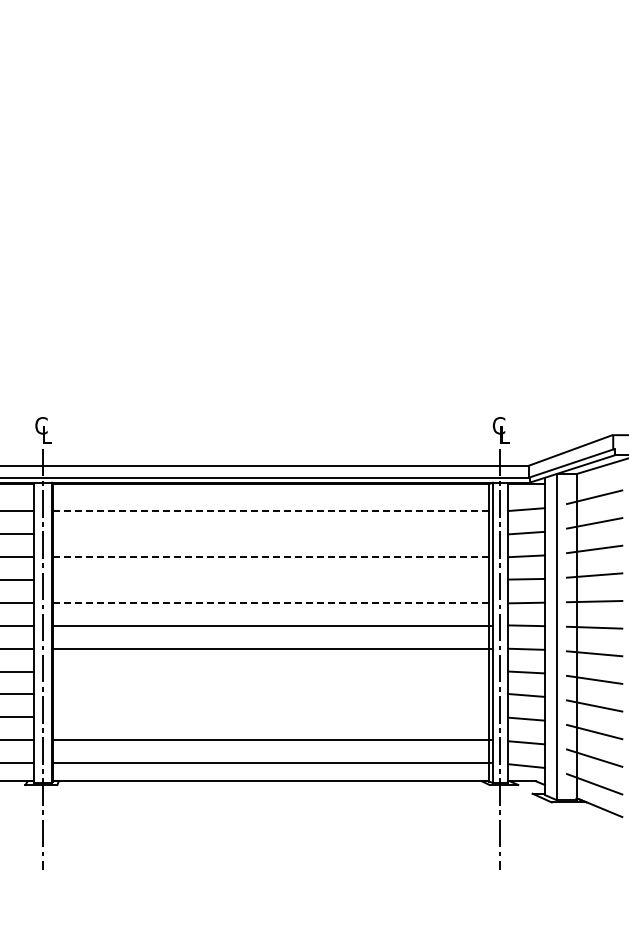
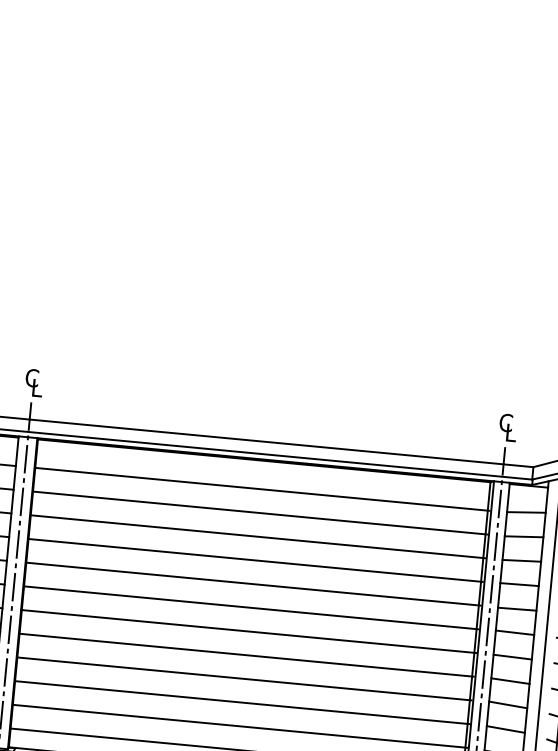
line: (272, 511) -> (263, 489), dashed -> solid
line: (271, 534) -> (259, 513), added
line: (272, 557) -> (258, 537), dashed -> solid
line: (271, 580) -> (255, 560), added
line: (272, 602) -> (254, 583), dashed -> solid
line: (271, 671) -> (246, 655), added
line: (271, 694) -> (244, 678), added
line: (271, 717) -> (241, 702), added

